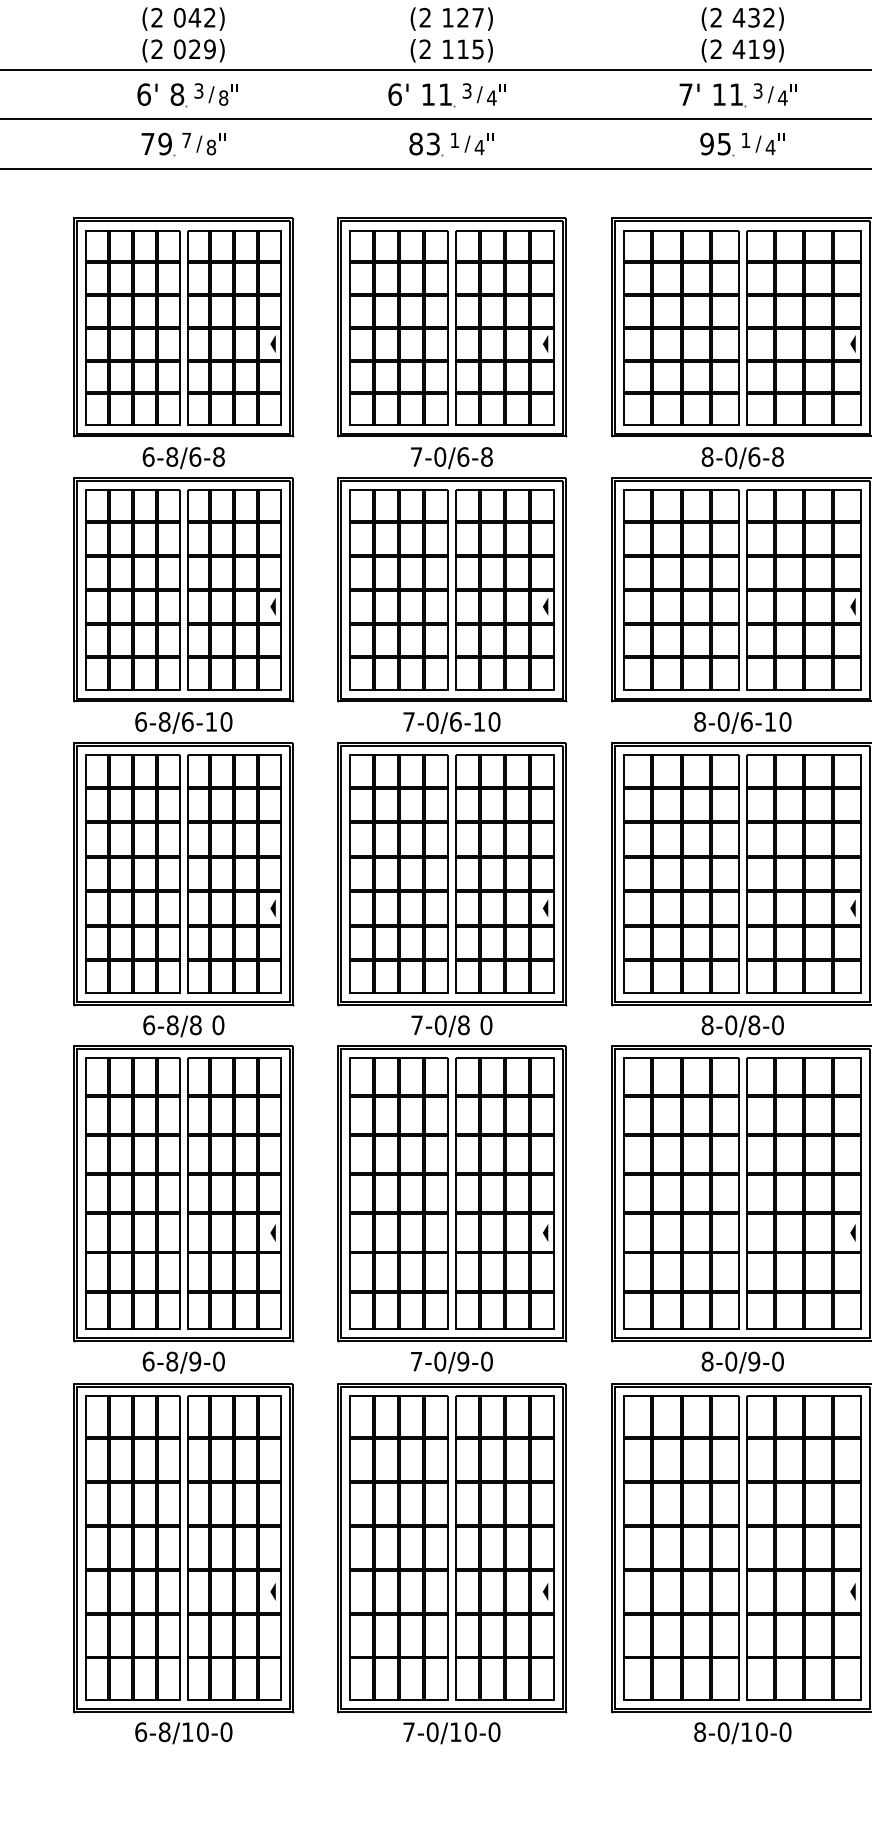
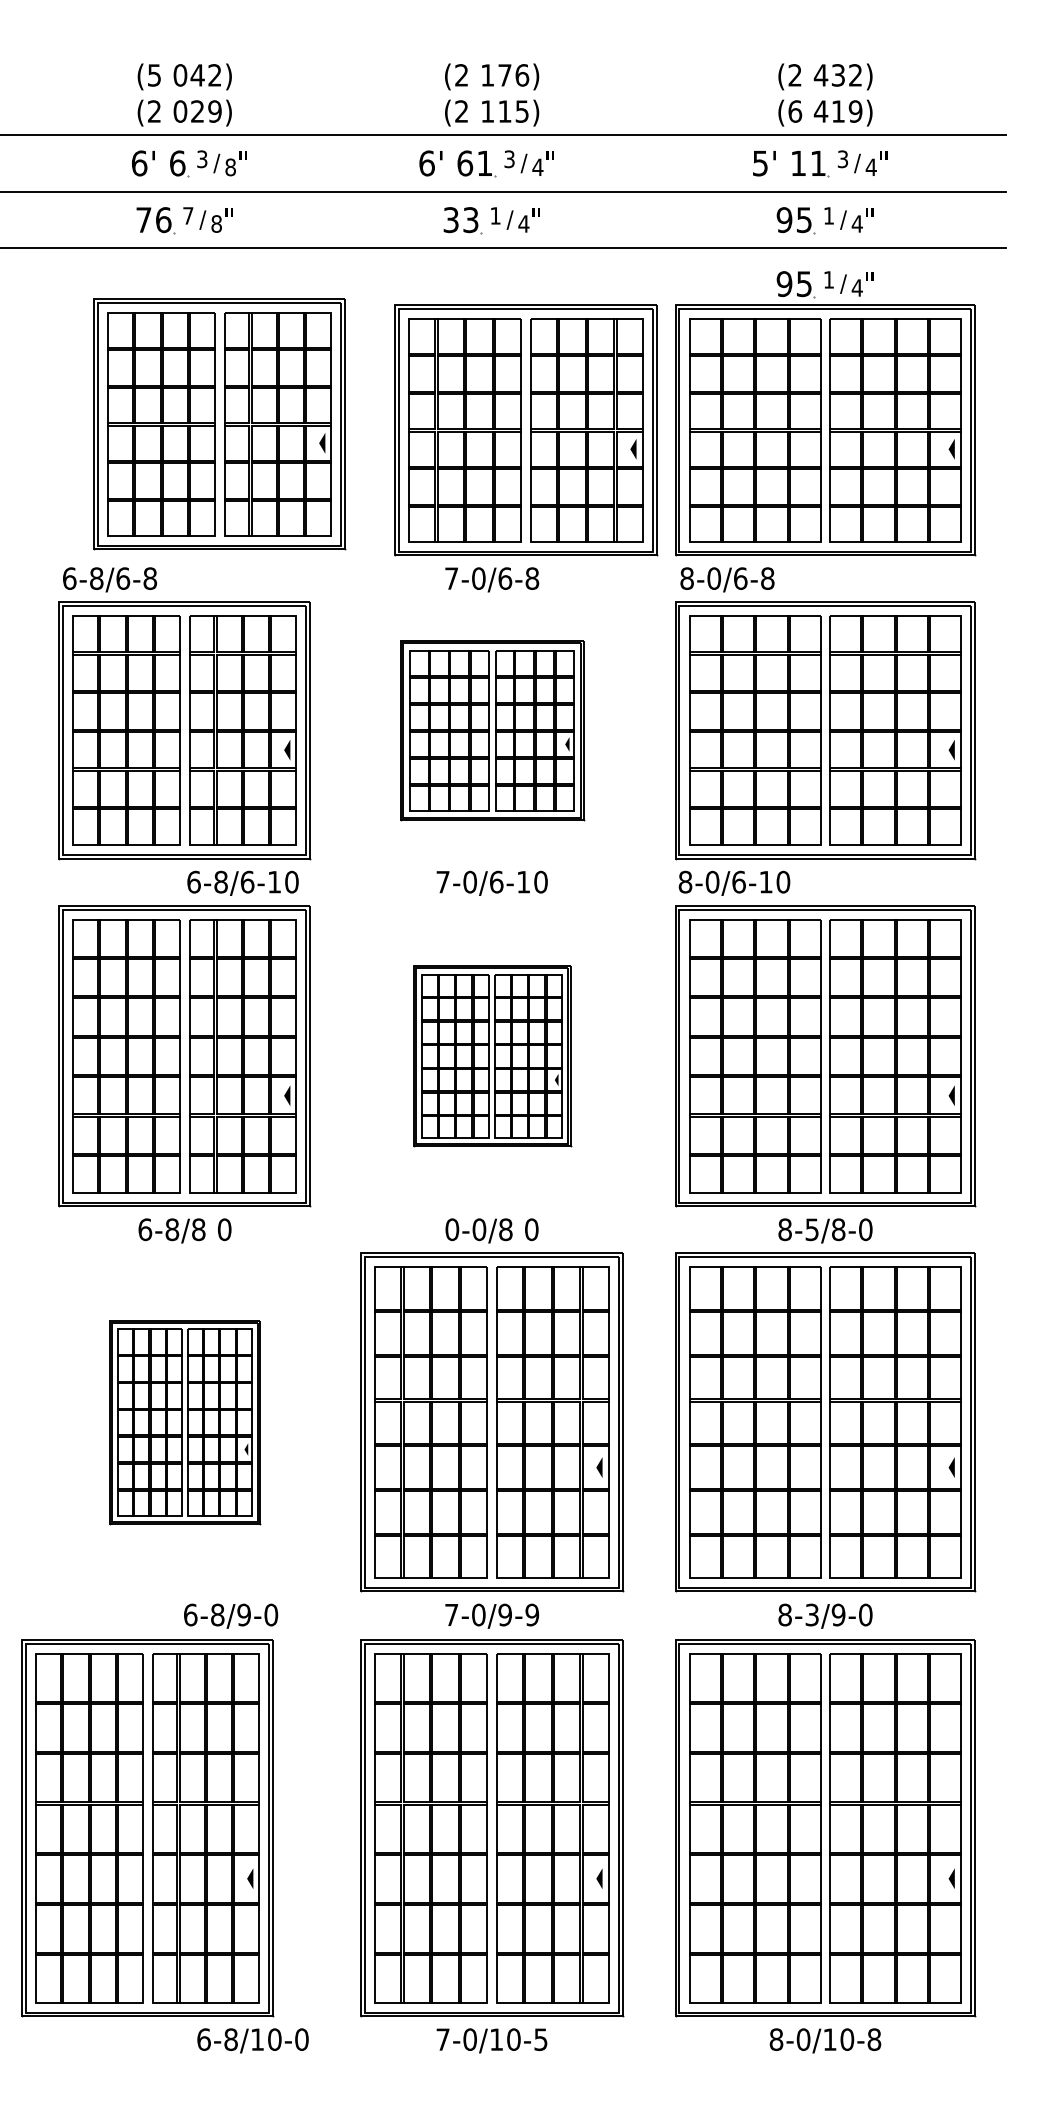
text: (157, 17) -> (154, 75), (2 -> (5
text: (470, 17) -> (513, 75), 127) -> 176)
text: (716, 49) -> (795, 111), (2 -> (6
text: (177, 94) -> (177, 163), 8 -> 6
text: (428, 94) -> (465, 163), 11 -> 61
text: (686, 94) -> (760, 163), 7' -> 5'
text: (165, 144) -> (163, 220), 79 -> 76
text: (415, 144) -> (450, 220), 83 -> 33
part: (741, 200) -> (824, 284), added
part: (183, 327) -> (219, 424), moved
part: (452, 327) -> (526, 430), moved
text: (183, 457) -> (109, 579), moved
text: (742, 457) -> (727, 579), moved
part: (452, 589) -> (492, 730), size x0.7
text: (183, 722) -> (242, 882), moved
text: (742, 722) -> (734, 882), moved
part: (452, 874) -> (492, 1056), size x0.6
text: (417, 1025) -> (452, 1229), 7-0/8 -> 0-0/8
text: (731, 1025) -> (812, 1229), 8-0/8-0 -> 8-5/8-0
part: (183, 1193) -> (184, 1422), size x0.6
text: (731, 1361) -> (812, 1614), 8-0/9-0 -> 8-3/9-0
text: (184, 1362) -> (231, 1615), moved
text: (487, 1362) -> (532, 1615), 7-0/9-0 -> 7-0/9-9
part: (183, 1547) -> (147, 1828), moved
text: (183, 1732) -> (252, 2040), moved
text: (494, 1732) -> (540, 2039), 7-0/10-0 -> 7-0/10-5
text: (785, 1732) -> (874, 2039), 8-0/10-0 -> 8-0/10-8

